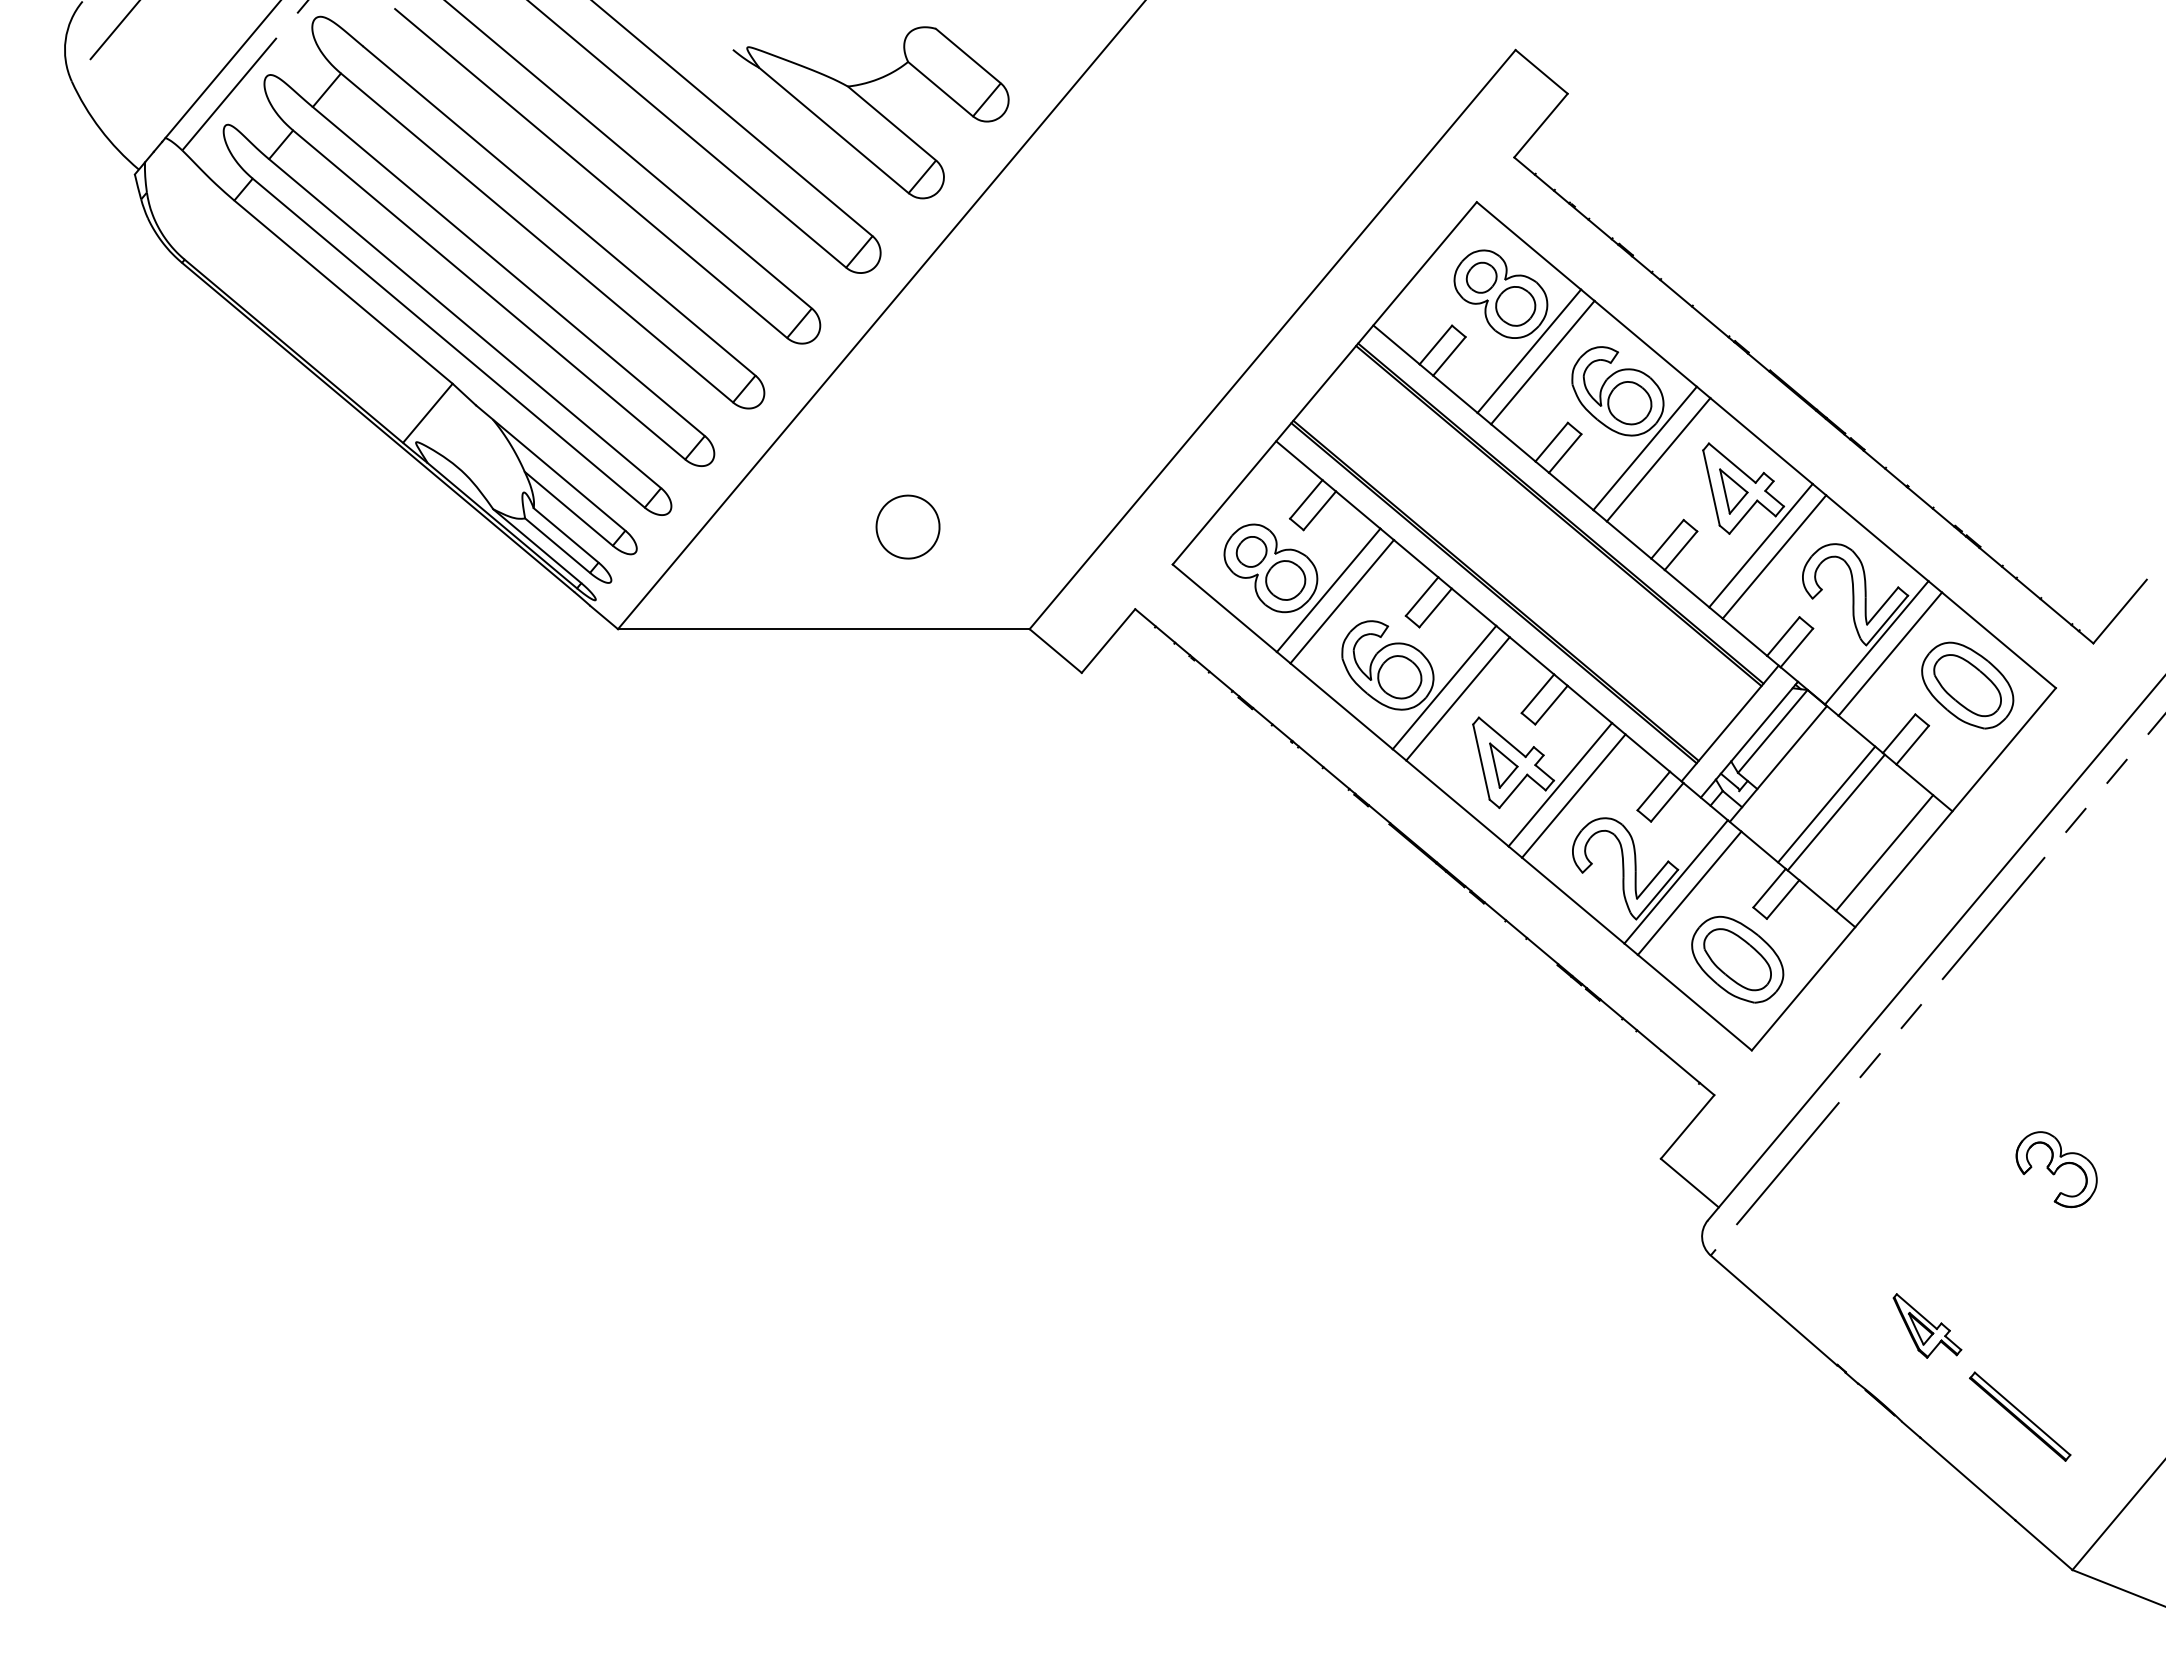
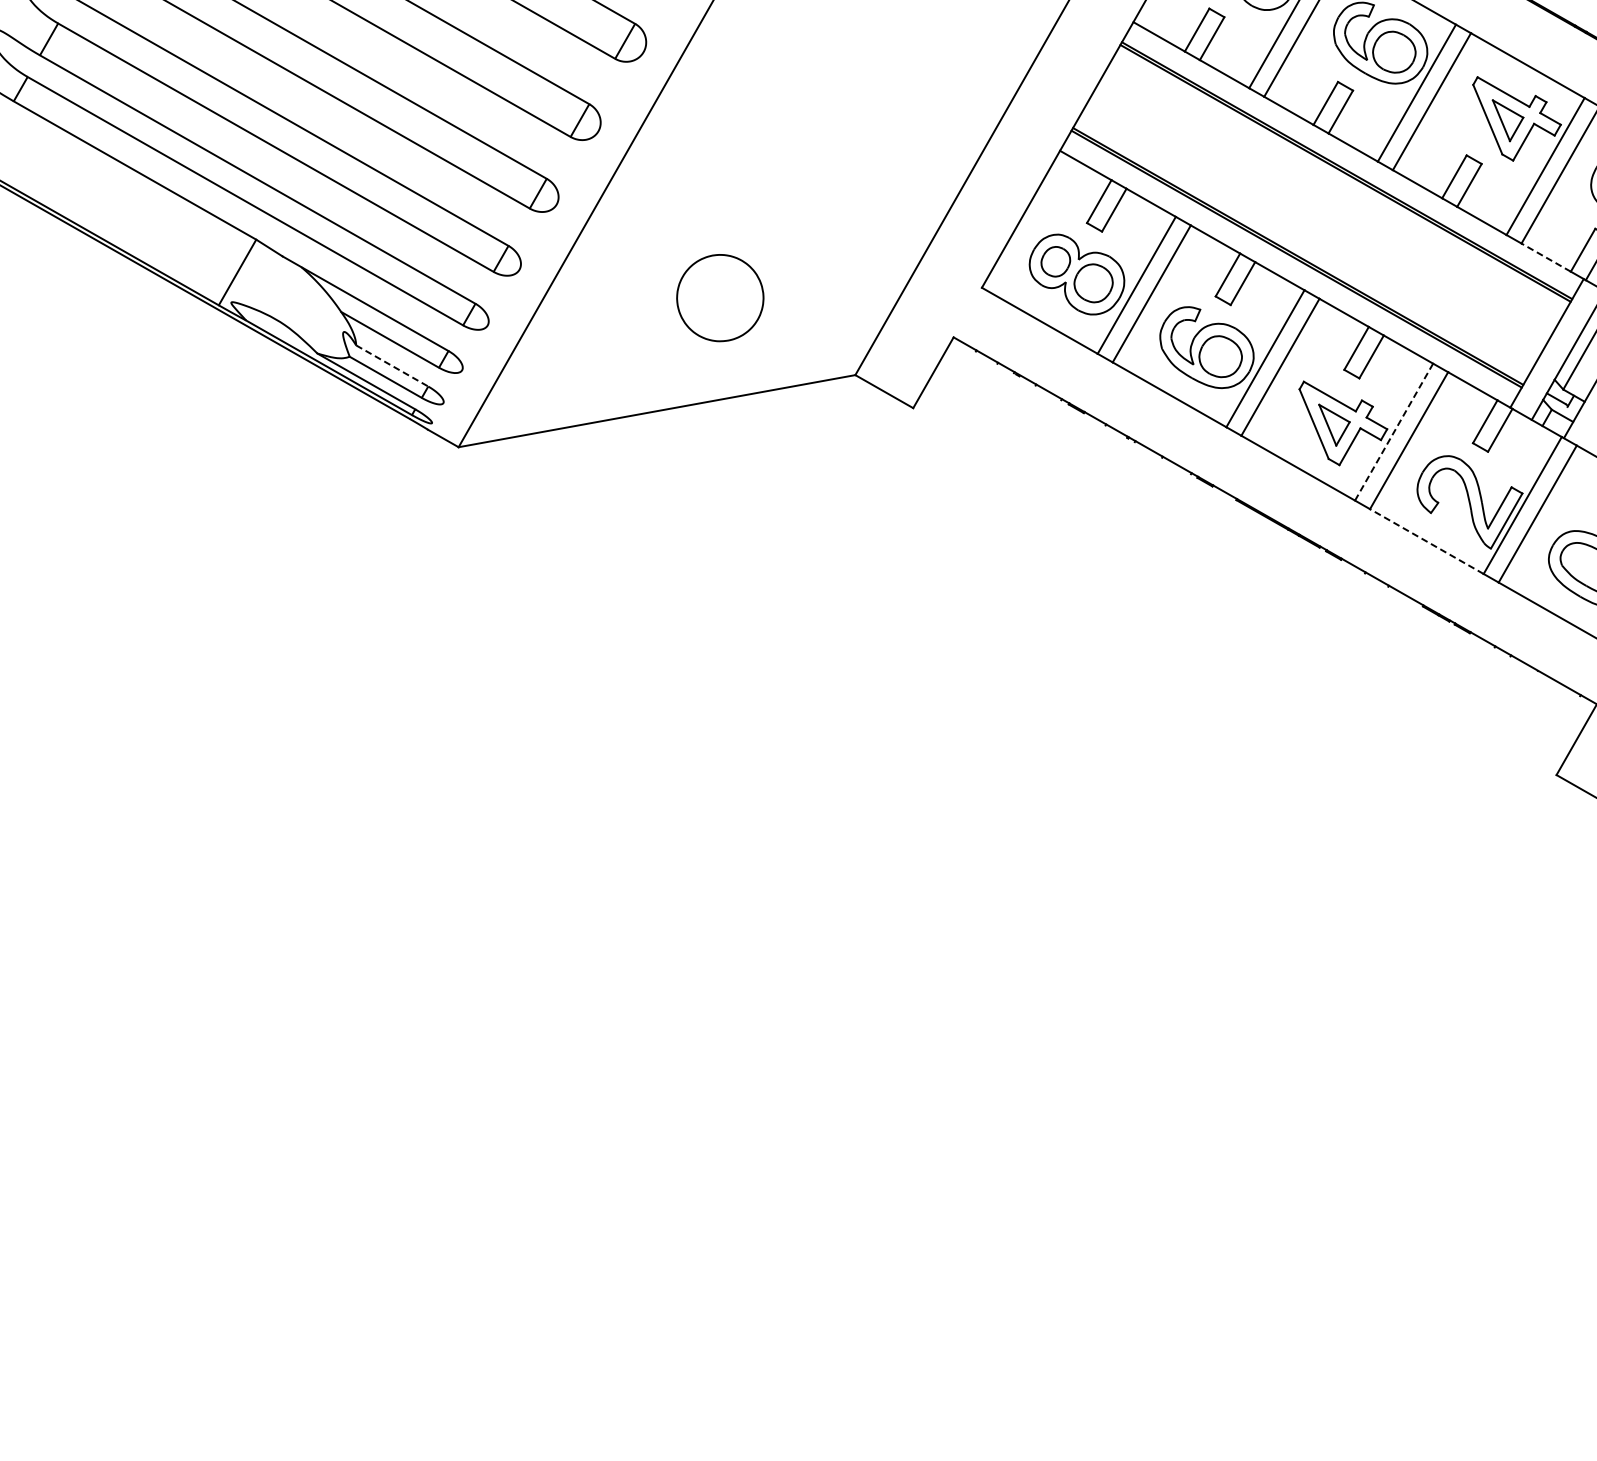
part: (907, 526) -> (719, 297), size x1.4
line: (566, 535) -> (392, 365), solid -> dashed
line: (1744, 637) -> (1545, 257), solid -> dashed
line: (1560, 785) -> (1394, 432), solid -> dashed
line: (1573, 900) -> (1427, 541), solid -> dashed

